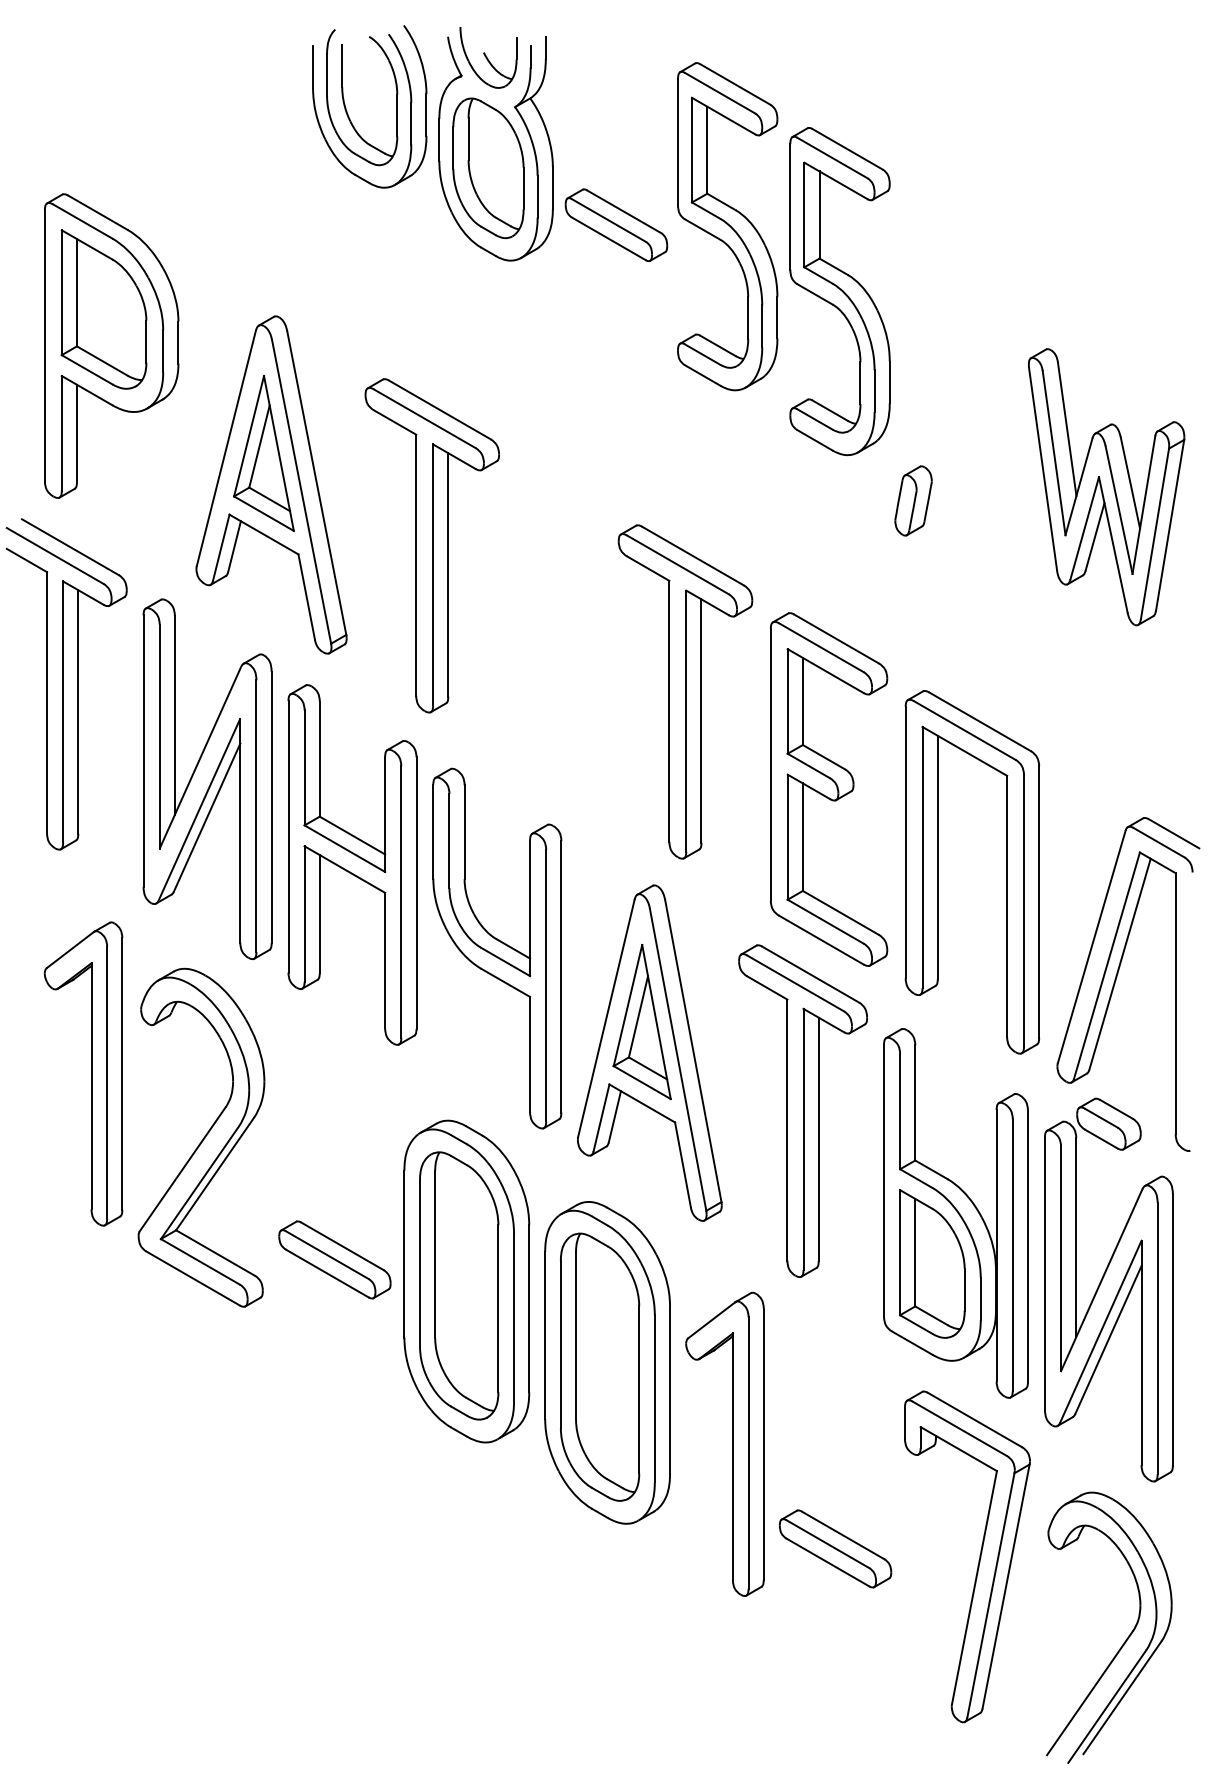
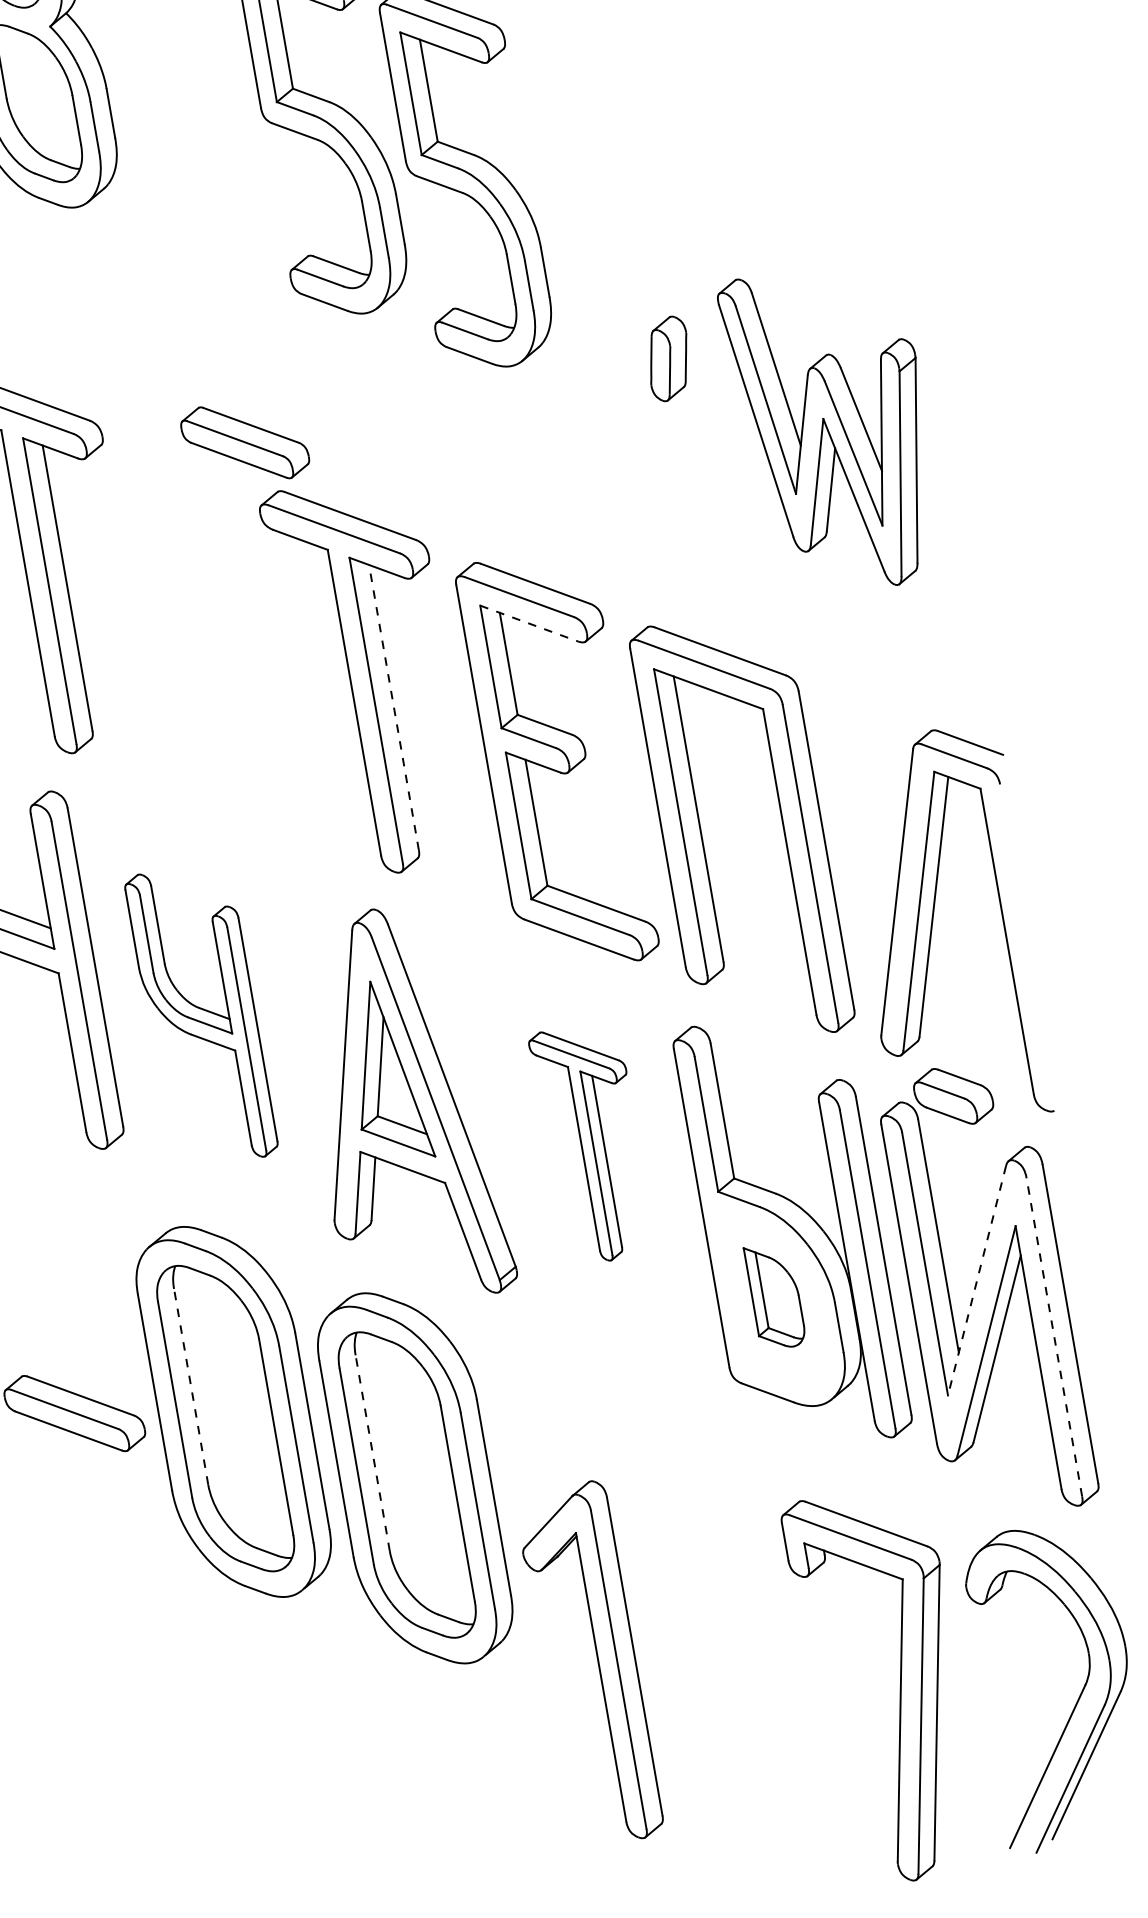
part: (616, 224) -> (245, 441), moved
part: (1106, 487) -> (834, 429), moved
part: (913, 500) -> (668, 358), moved
line: (825, 671) -> (529, 624), solid -> dashed
line: (701, 721) -> (394, 708), solid -> dashed
part: (497, 948) -> (201, 1015), size x0.7
part: (802, 1110) -> (591, 1142), size x0.6
line: (435, 1254) -> (191, 1386), solid -> dashed
part: (932, 1263) -> (775, 1295), size x0.6
line: (1101, 1280) -> (976, 1280), solid -> dashed
line: (576, 1335) -> (373, 1452), solid -> dashed
line: (1157, 1338) -> (1054, 1337), solid -> dashed
part: (732, 1443) -> (598, 1662), moved
part: (835, 1548) -> (720, 1649), removed
part: (978, 1560) -> (899, 1687), moved

